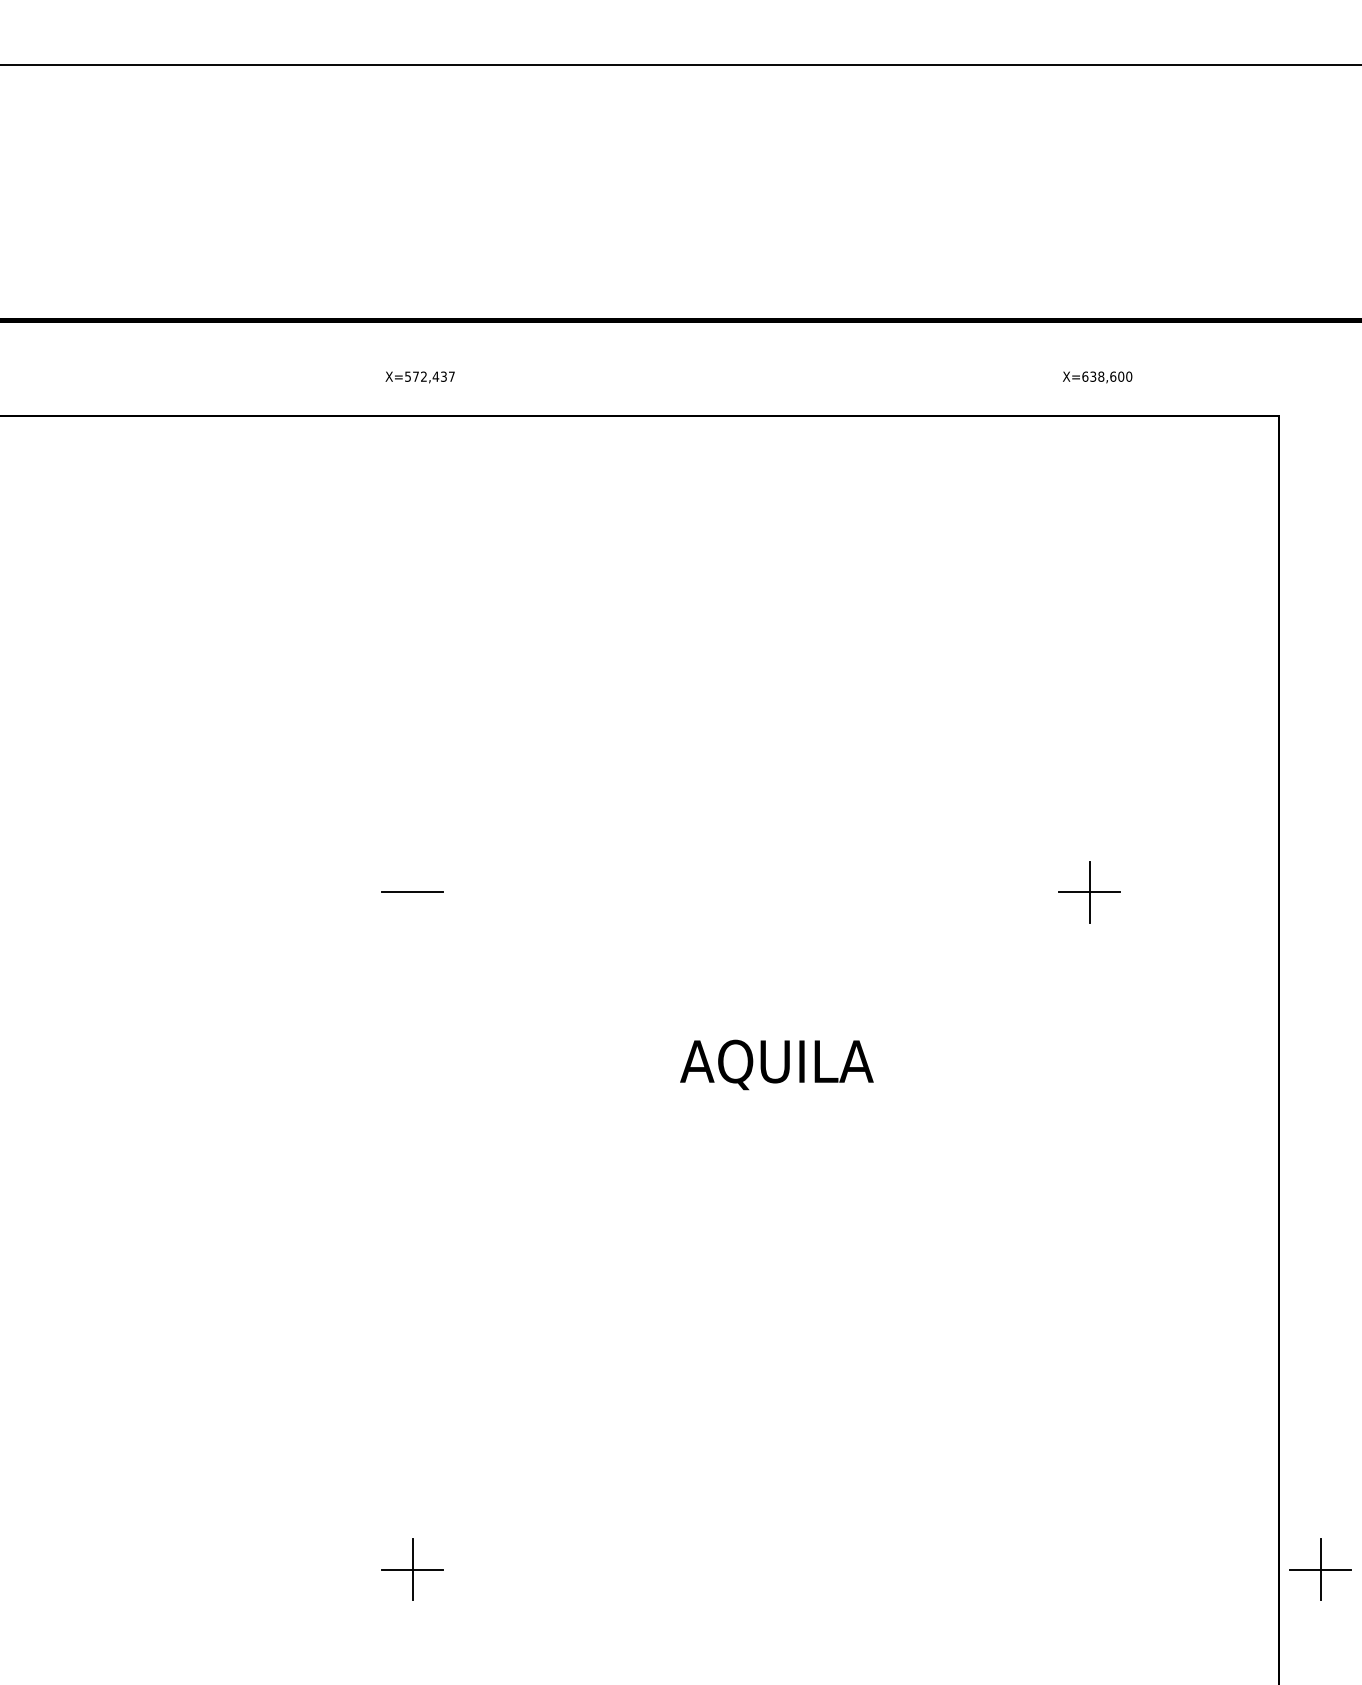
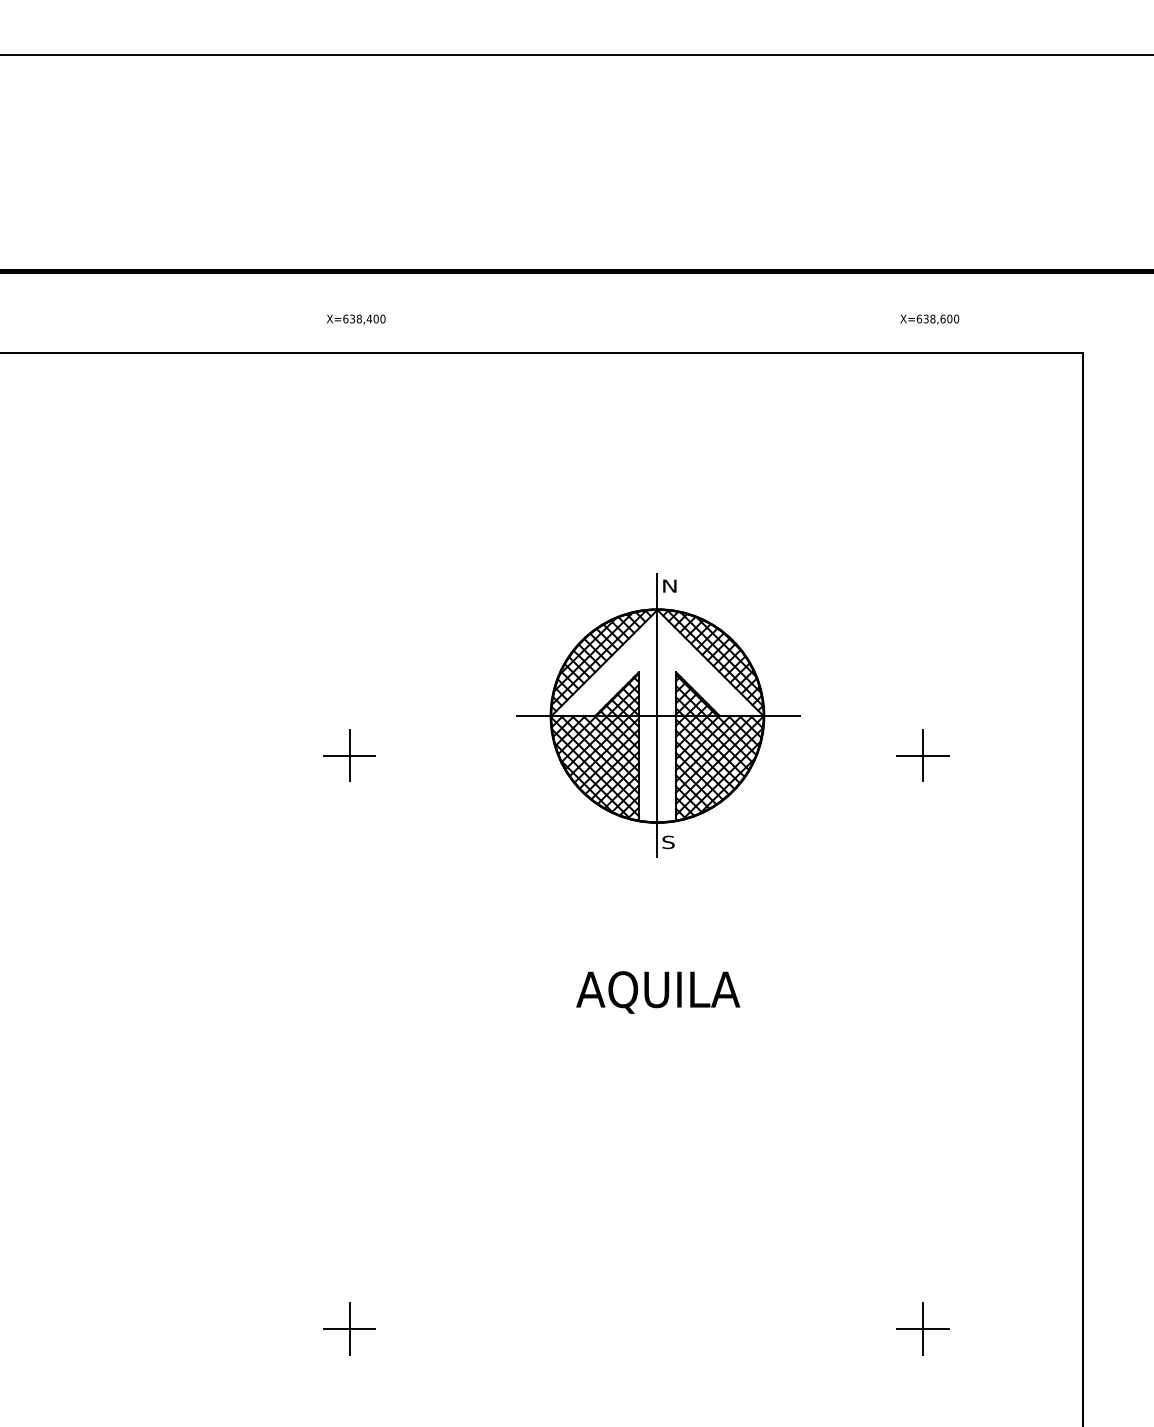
text: (429, 376) -> (364, 318), X=572,437 -> X=638,400
part: (776, 844) -> (657, 715), added
line: (412, 891) -> (349, 754), added
text: (776, 1064) -> (657, 992), moved
part: (1320, 1569) -> (922, 1329), moved

